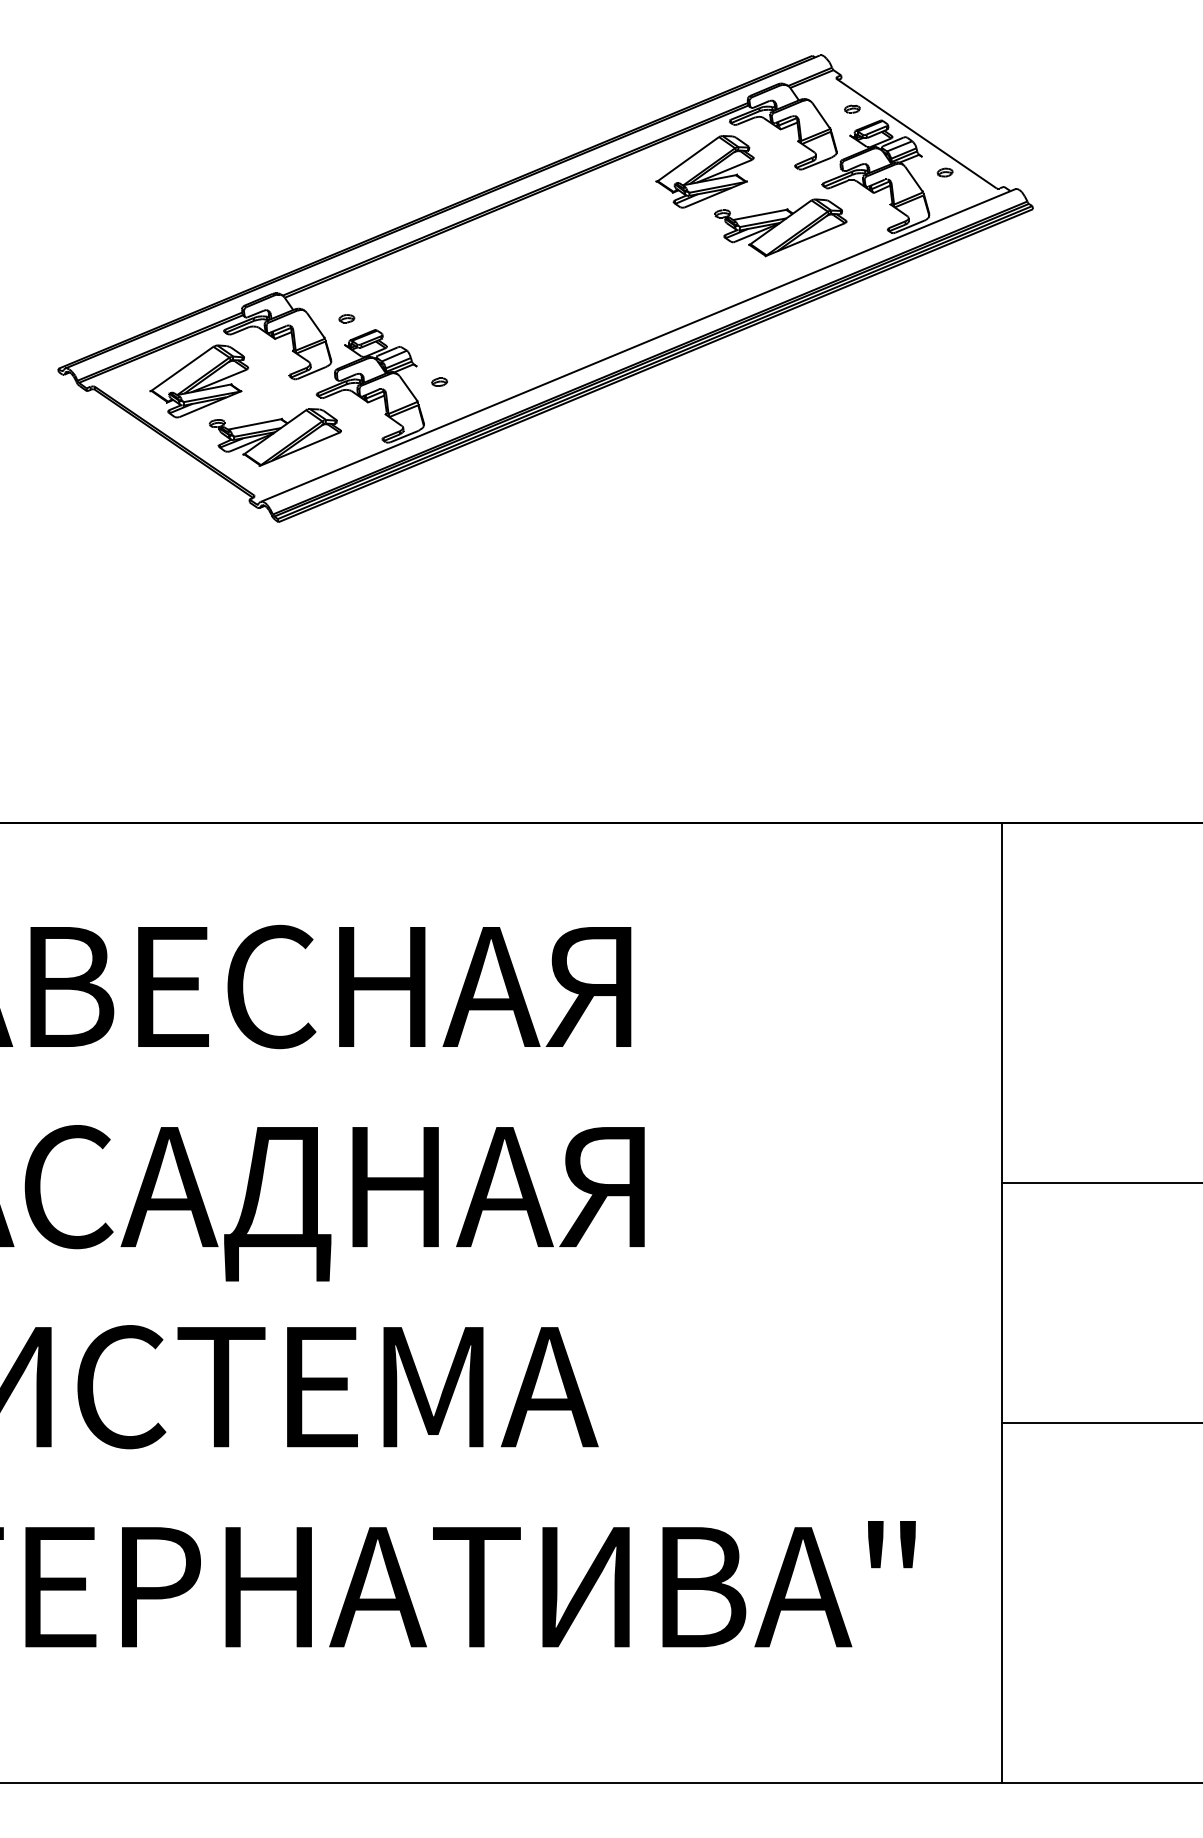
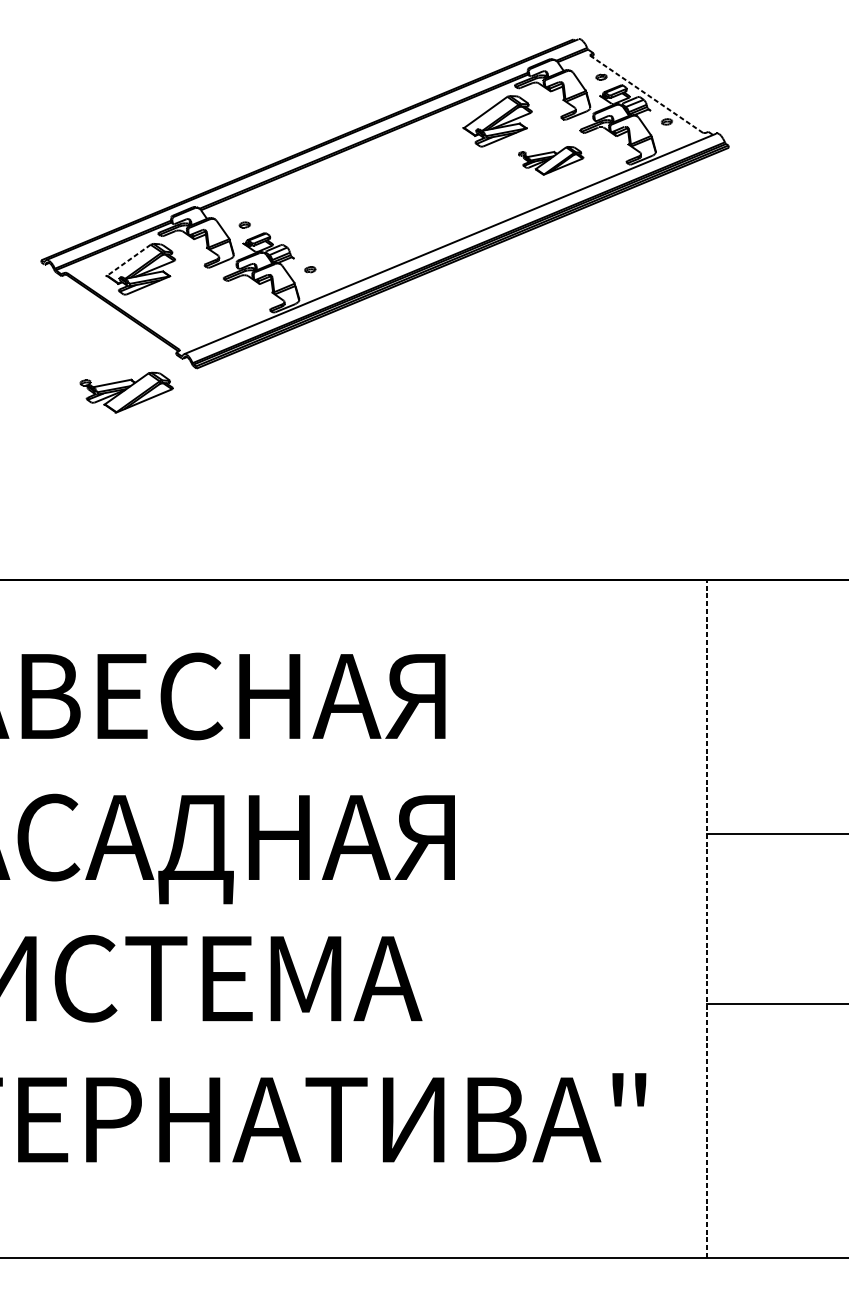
line: (916, 133) -> (646, 94), solid -> dashed
part: (780, 227) -> (550, 160), size x0.7
line: (182, 368) -> (128, 260), solid -> dashed
part: (274, 437) -> (126, 392), moved
line: (1001, 1302) -> (706, 919), solid -> dashed

